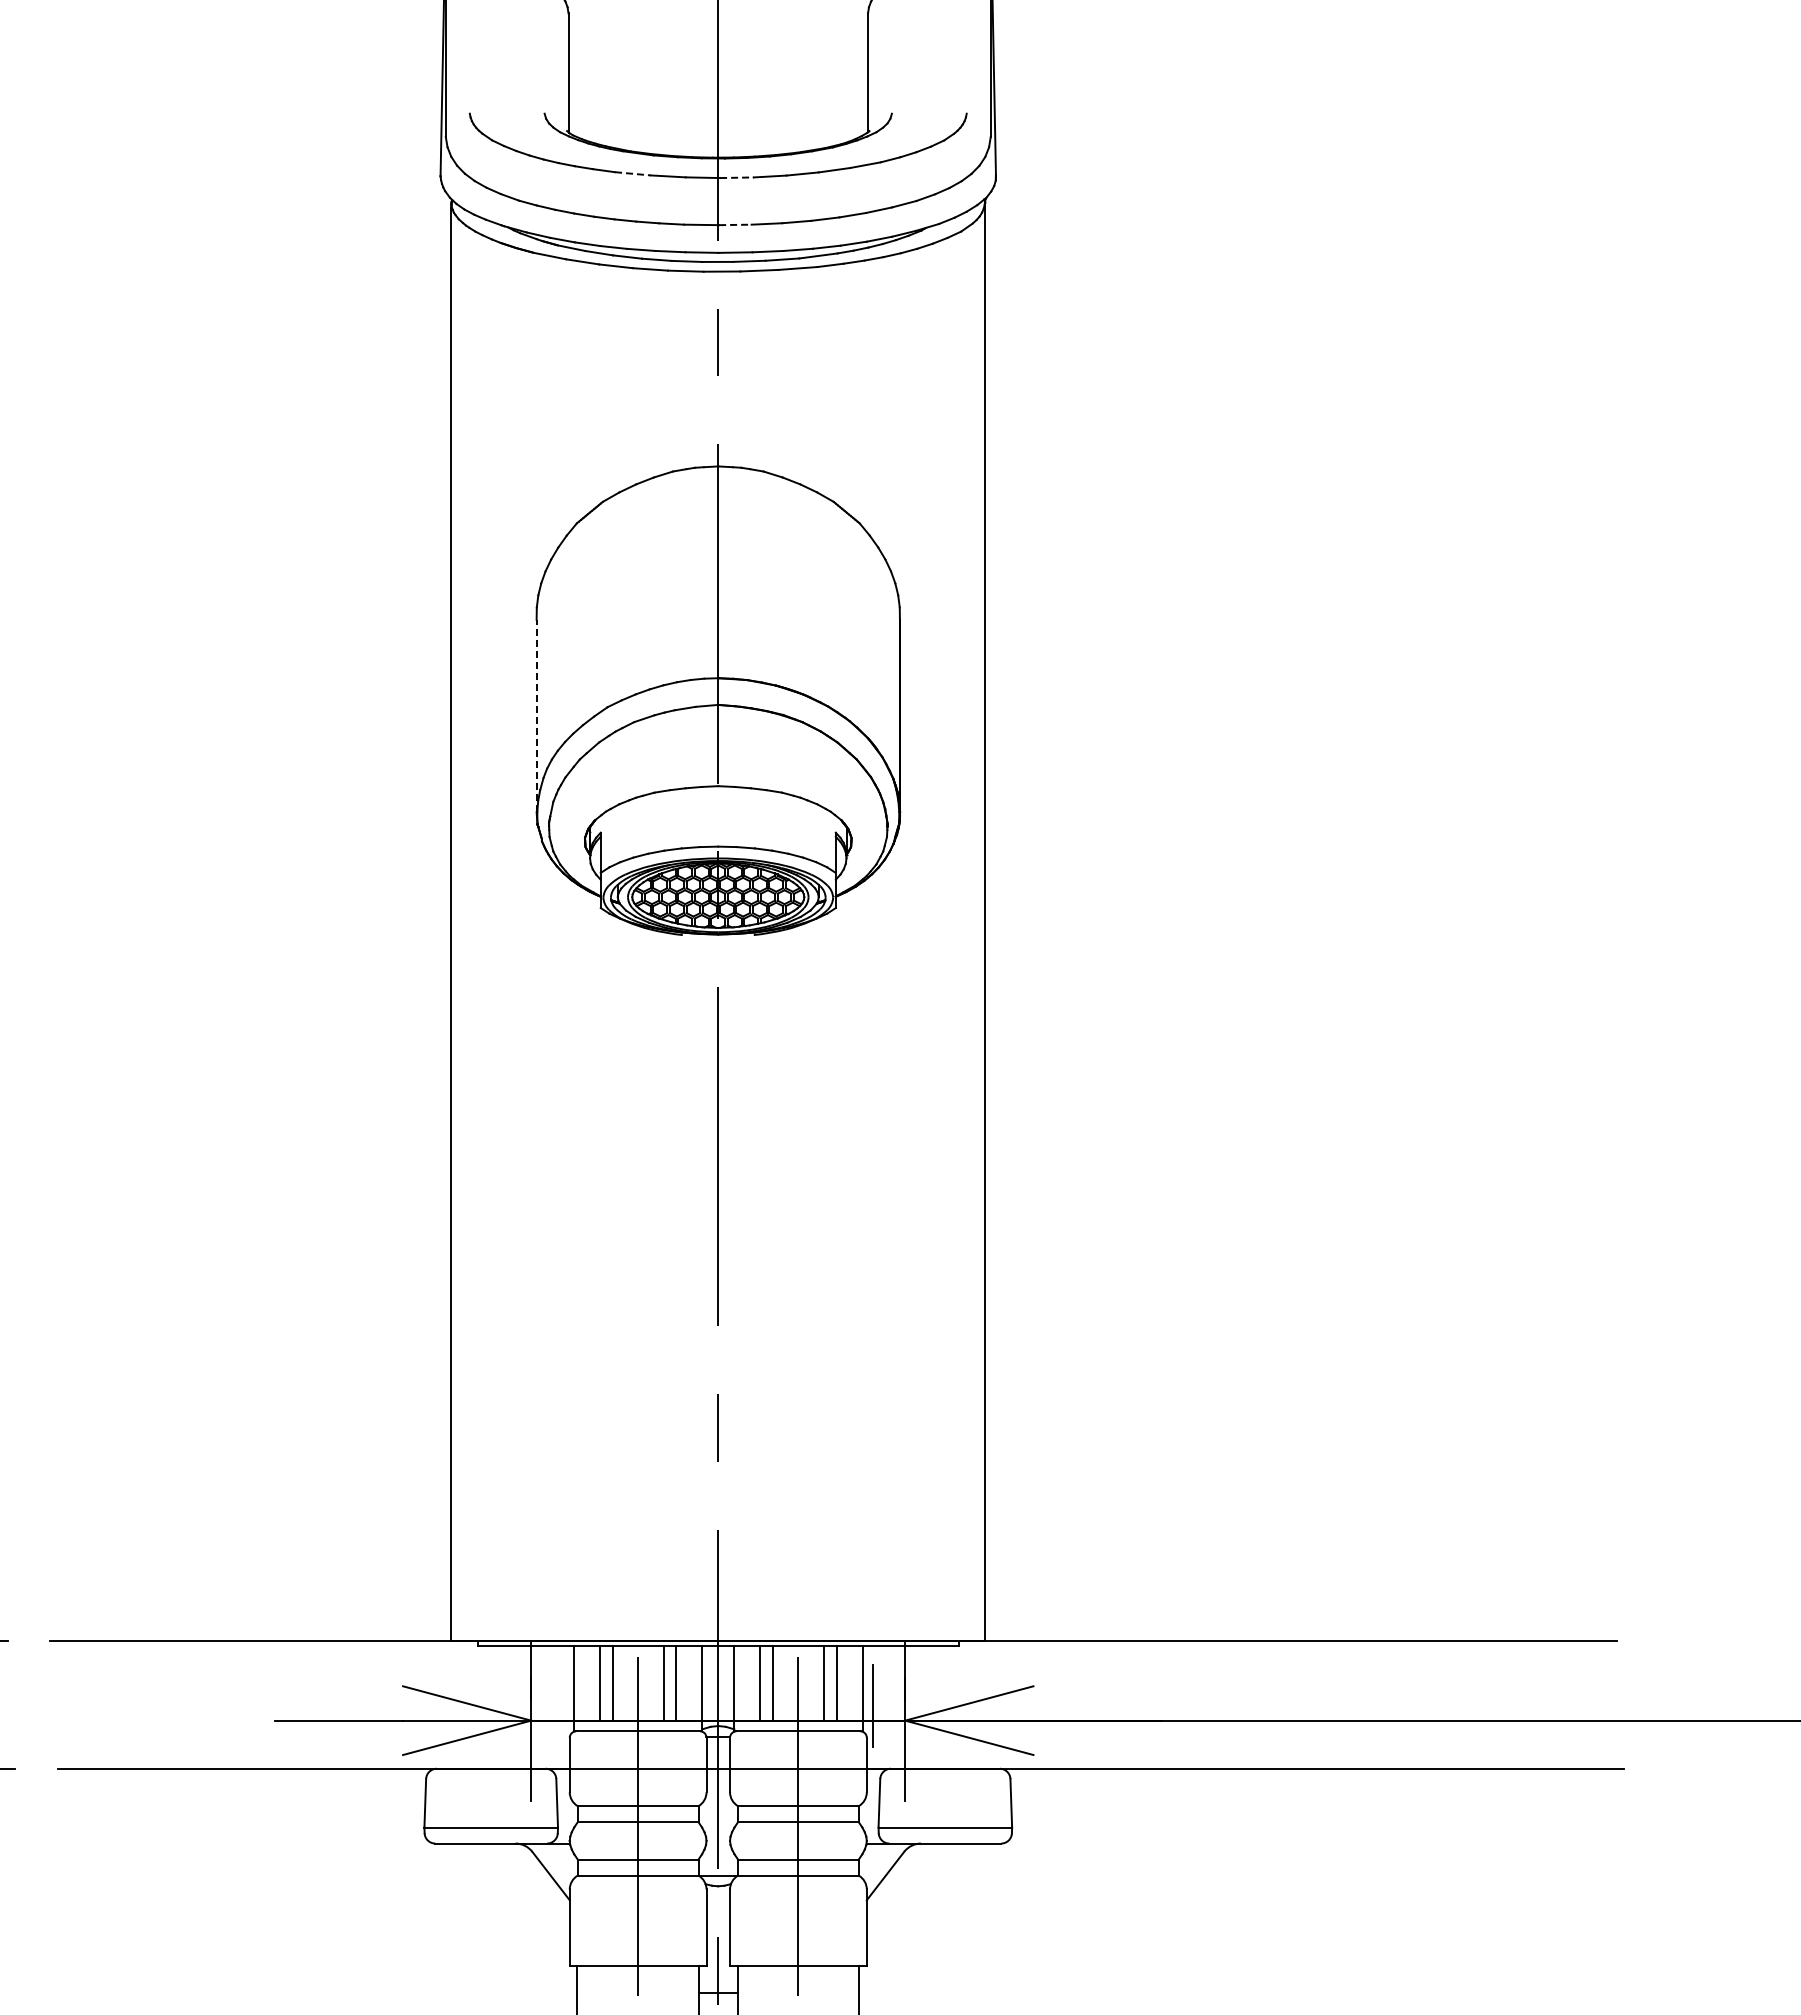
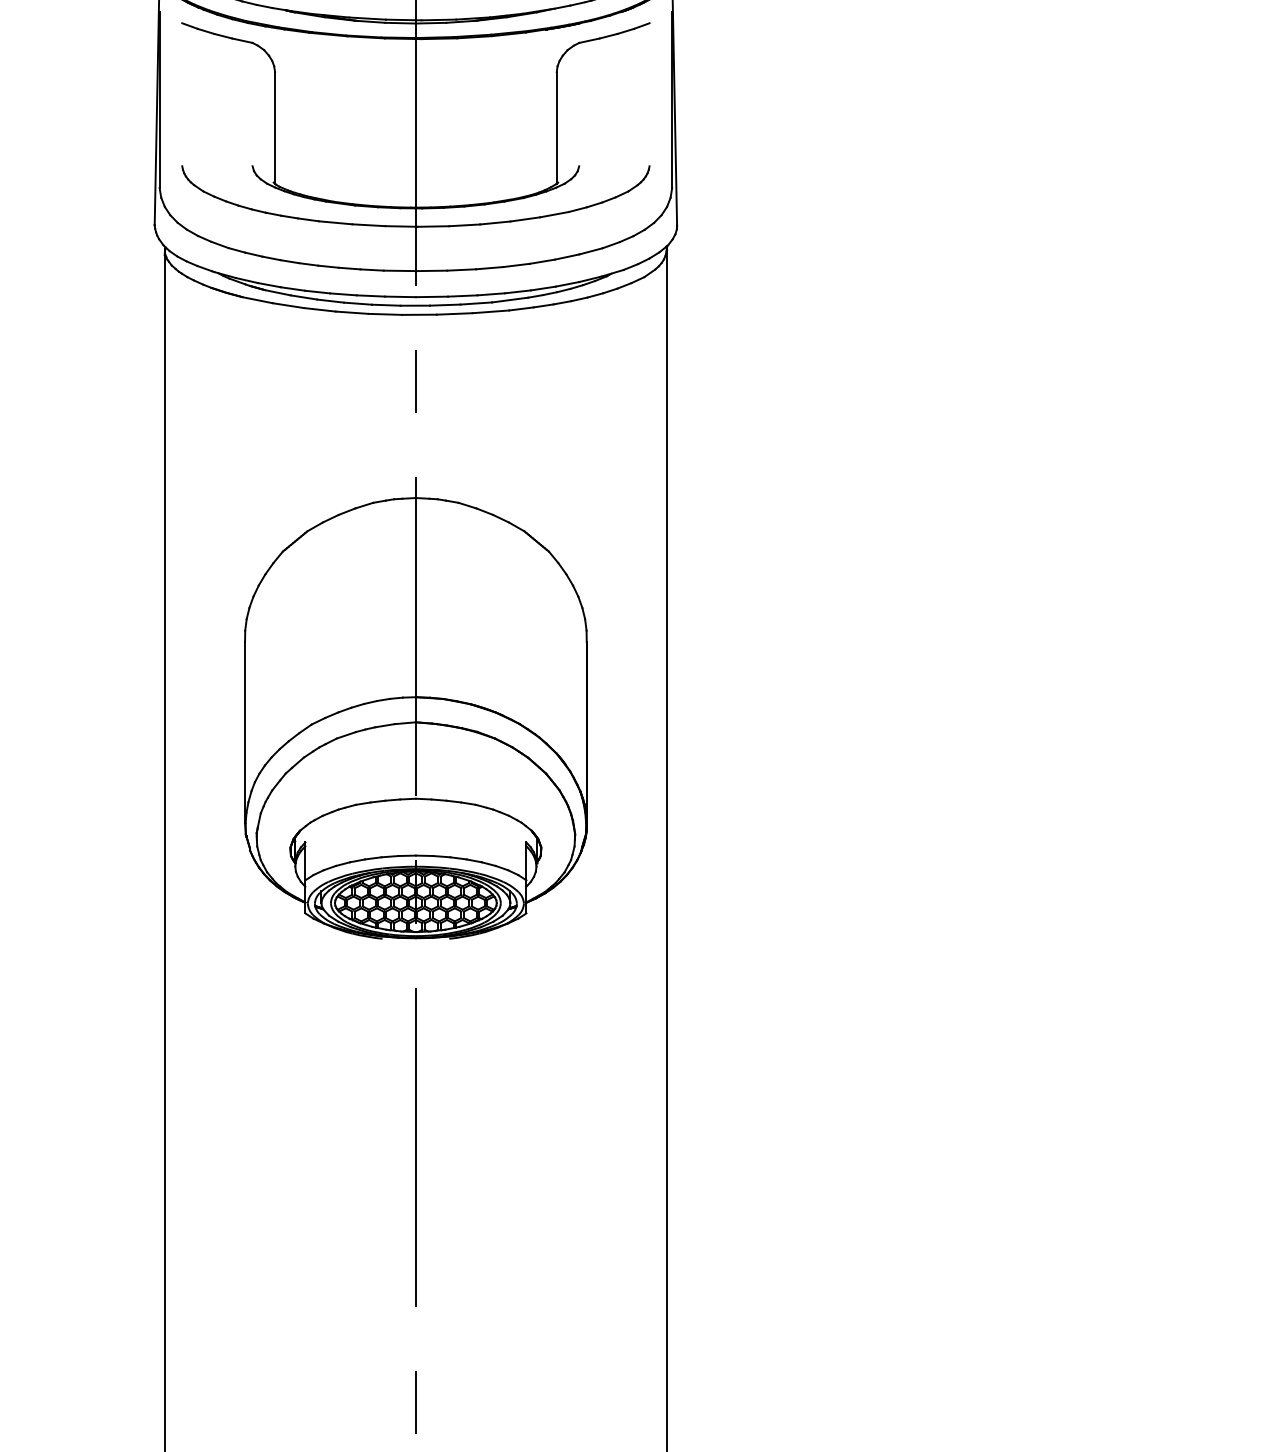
line: (632, 173) -> (335, 222), dashed -> solid
line: (736, 177) -> (433, 226), dashed -> solid
line: (735, 224) -> (432, 270), dashed -> solid
line: (536, 715) -> (244, 732), dashed -> solid

